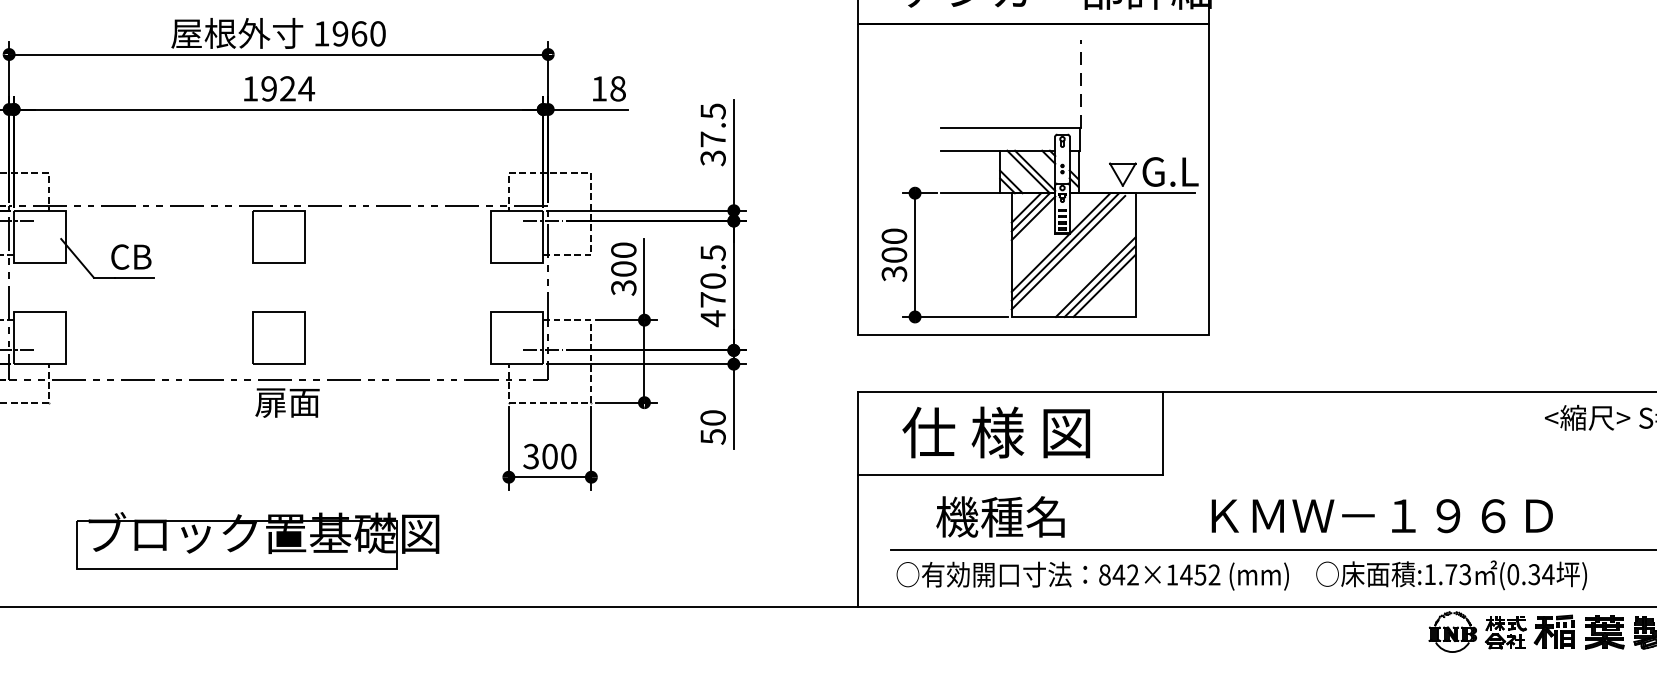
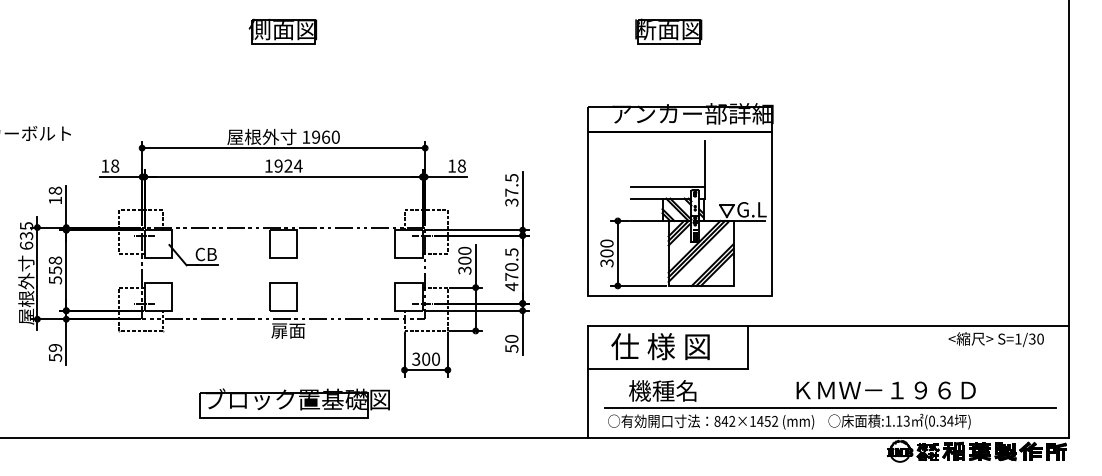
line: (1082, 83) -> (705, 163), dashed -> solid
text: (1380, 516) -> (885, 390), moved
part: (257, 540) -> (294, 403), moved
text: (1451, 573) -> (899, 420), :1.73 -> :1.13

